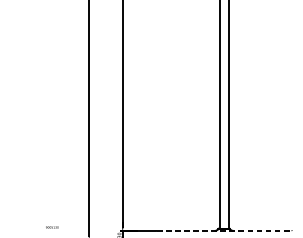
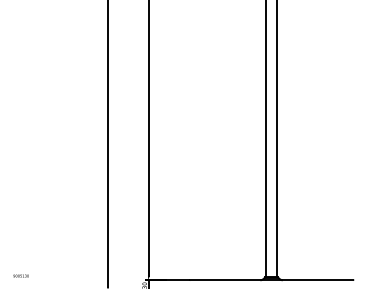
text: (51, 227) -> (20, 275), moved
line: (224, 231) -> (271, 280), dashed -> solid

